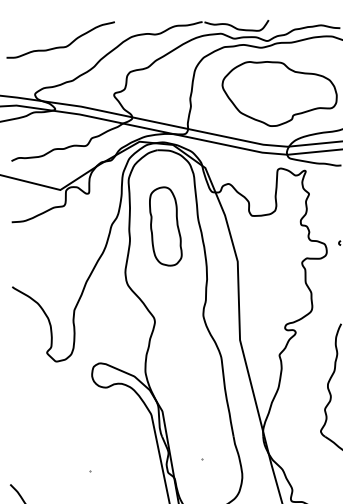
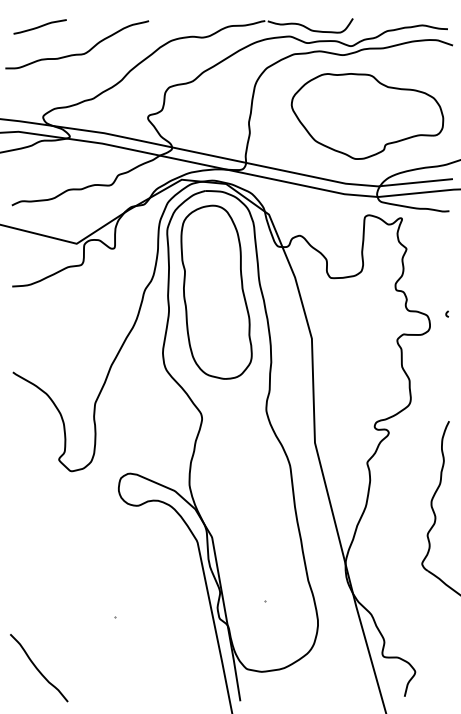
curve: (32, 26) -> (39, 26), added
part: (165, 226) -> (216, 291), size x1.67

